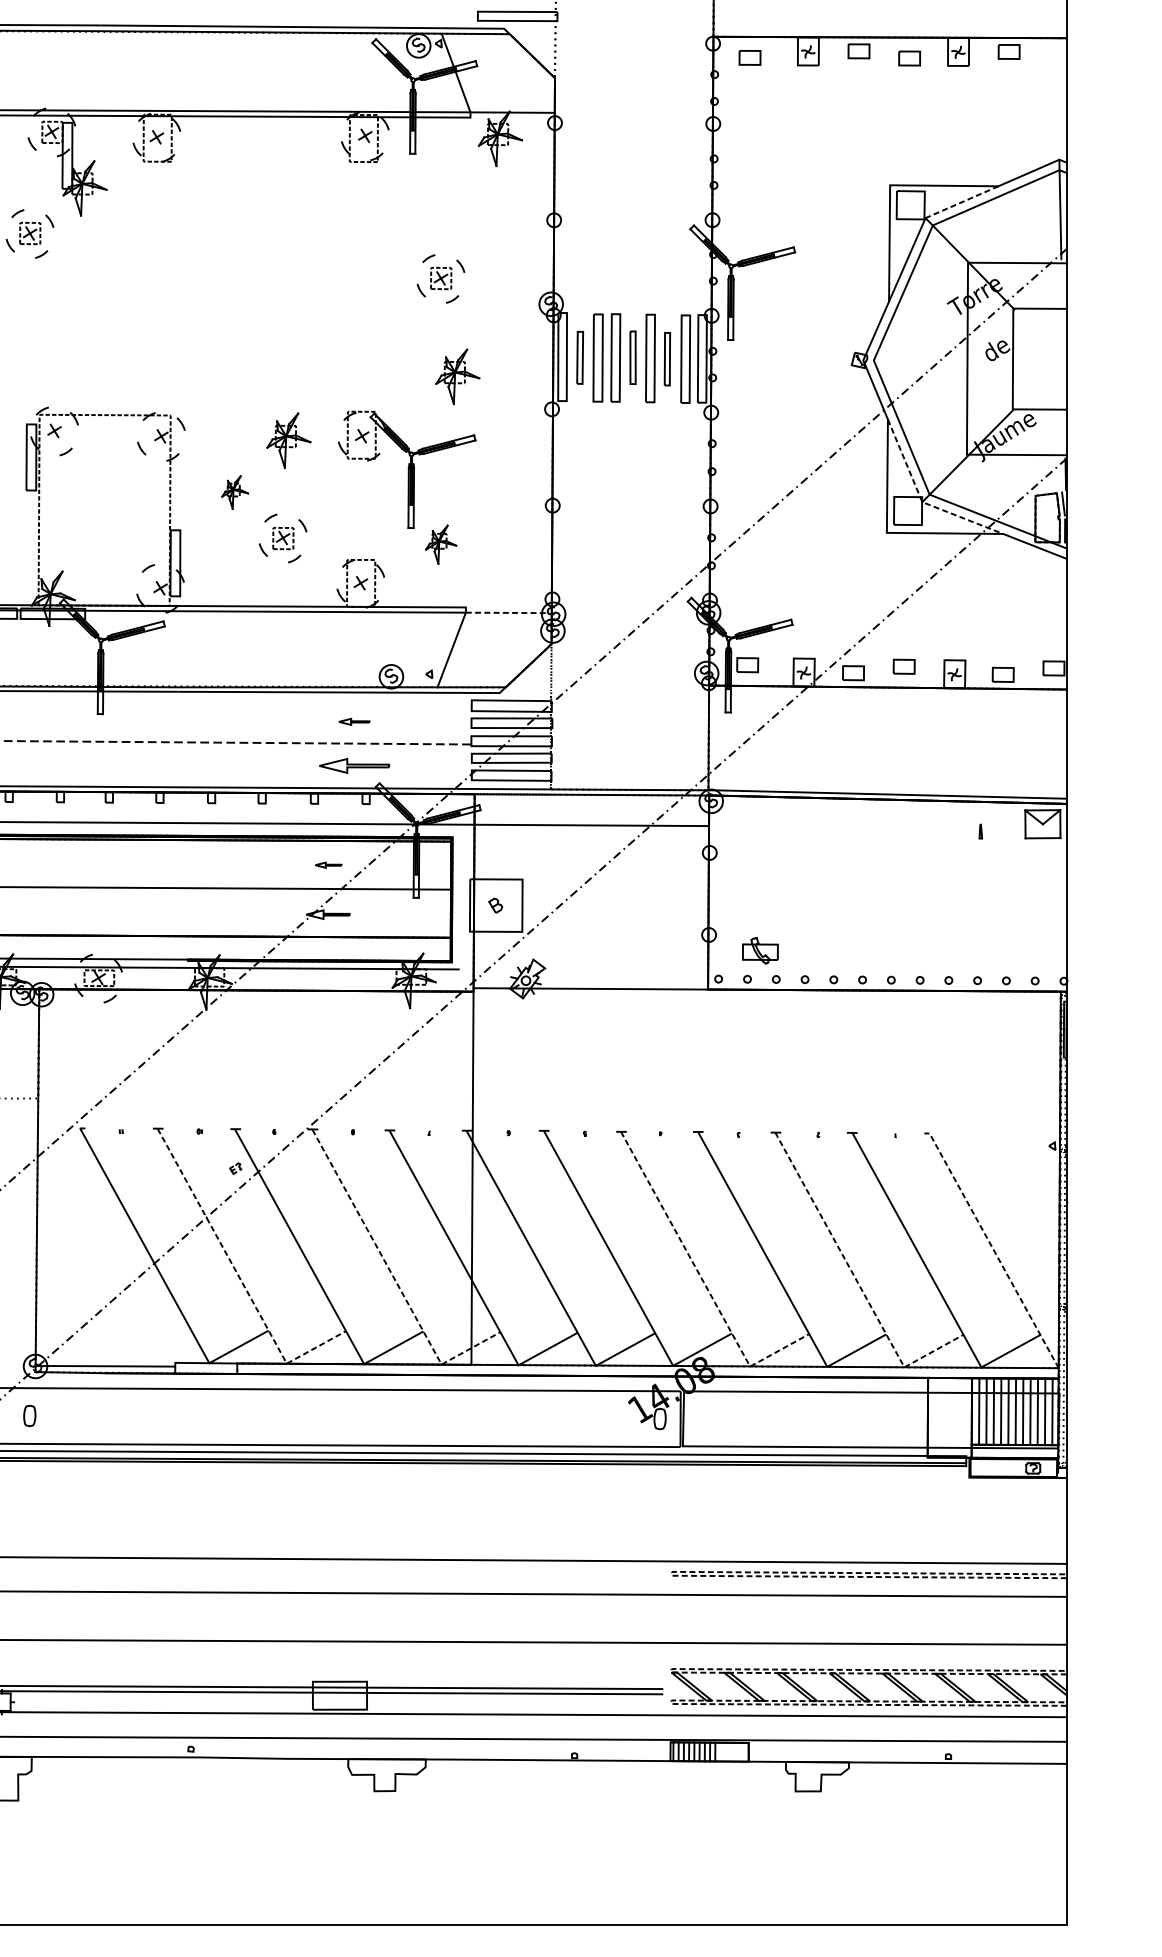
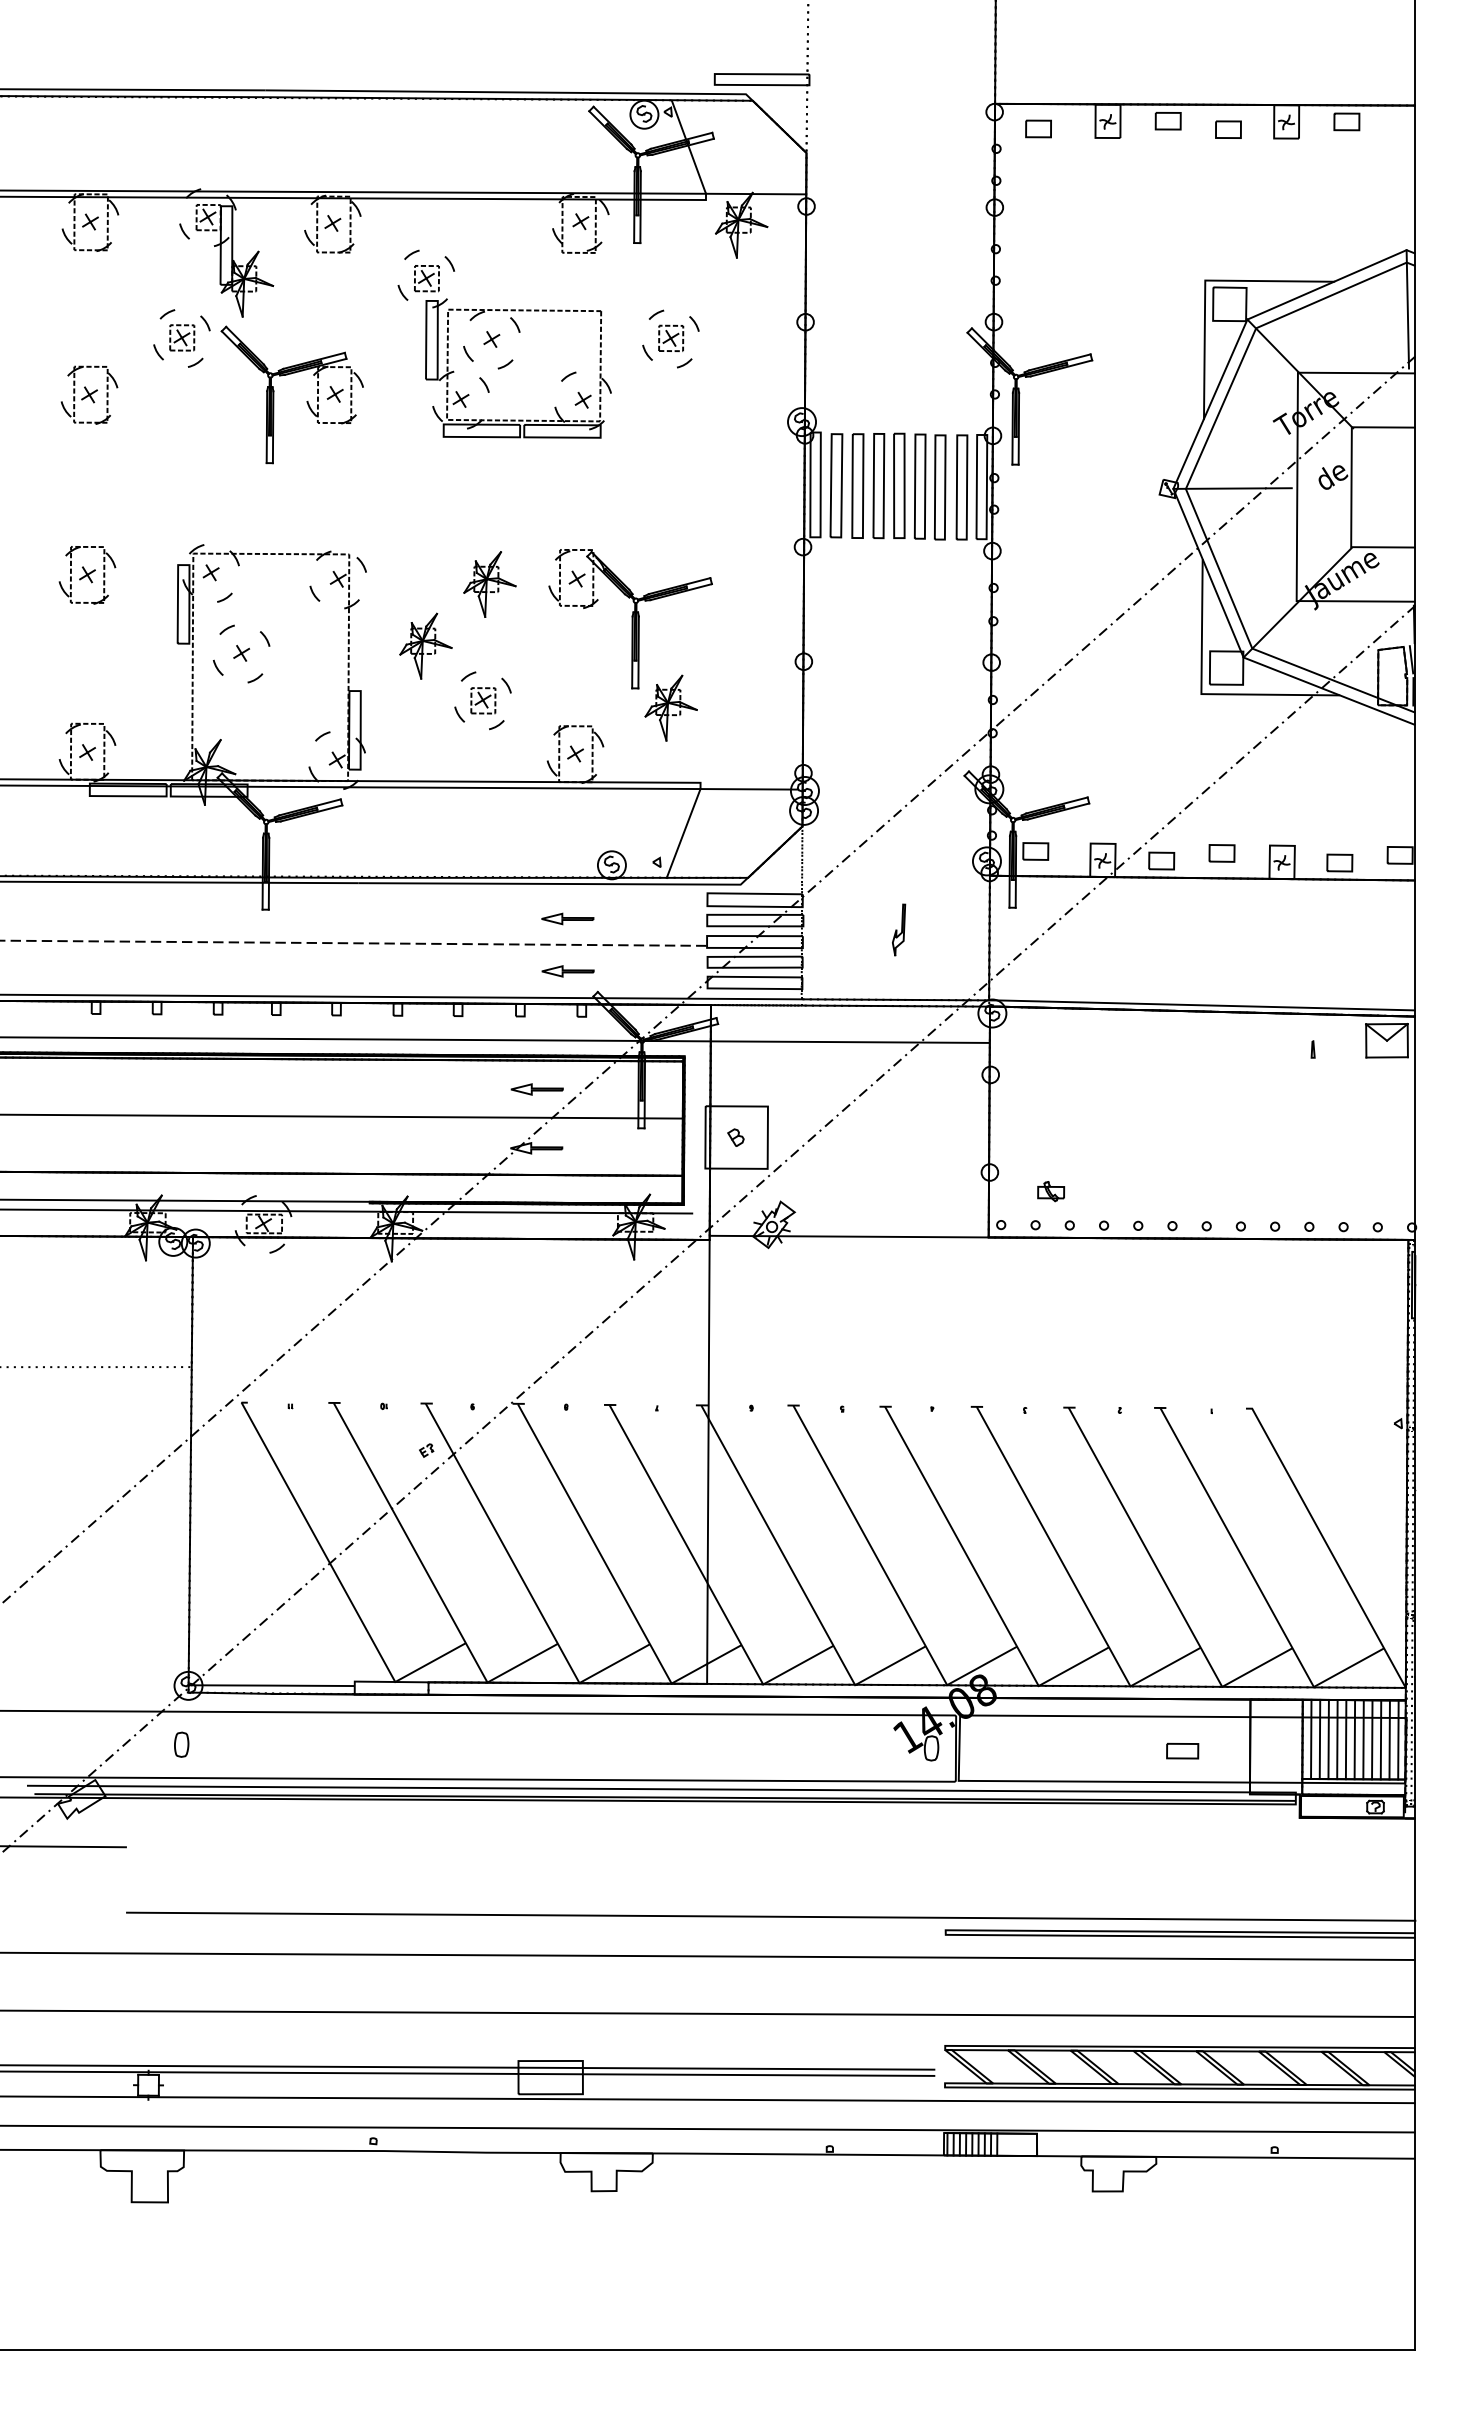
line: (961, 202) -> (1290, 300), dashed -> solid
part: (295, 240) -> (497, 346), added
part: (440, 278) -> (670, 338), moved
part: (134, 286) -> (306, 401), added
part: (580, 357) -> (836, 485), size x1.67
part: (633, 357) -> (899, 485), size x1.67
part: (667, 359) -> (940, 487), size x1.67
line: (913, 360) -> (1232, 488), added
part: (457, 376) -> (690, 508), removed
part: (234, 492) -> (425, 645), size x1.67
part: (80, 498) -> (241, 653), added
line: (922, 501) -> (1243, 656), dashed -> solid
part: (440, 544) -> (670, 707), size x1.43
line: (507, 613) -> (749, 789), dashed -> solid
part: (354, 721) -> (567, 918), size x1.43
part: (633, 730) -> (899, 929), added
part: (354, 766) -> (567, 971), size x0.62
part: (328, 865) -> (536, 1089), size x1.67
part: (760, 950) -> (1051, 1191), size x0.62
line: (992, 1247) -> (1326, 1544), dashed -> solid
line: (238, 1277) -> (430, 1579), dashed -> solid
line: (393, 1277) -> (614, 1580), dashed -> solid
line: (702, 1279) -> (981, 1582), dashed -> solid
line: (856, 1280) -> (1165, 1583), dashed -> solid
part: (870, 1420) -> (1182, 1750), added
line: (671, 1573) -> (945, 1932), dashed -> solid
line: (671, 1670) -> (945, 2047), dashed -> solid
line: (671, 1701) -> (945, 2084), dashed -> solid

